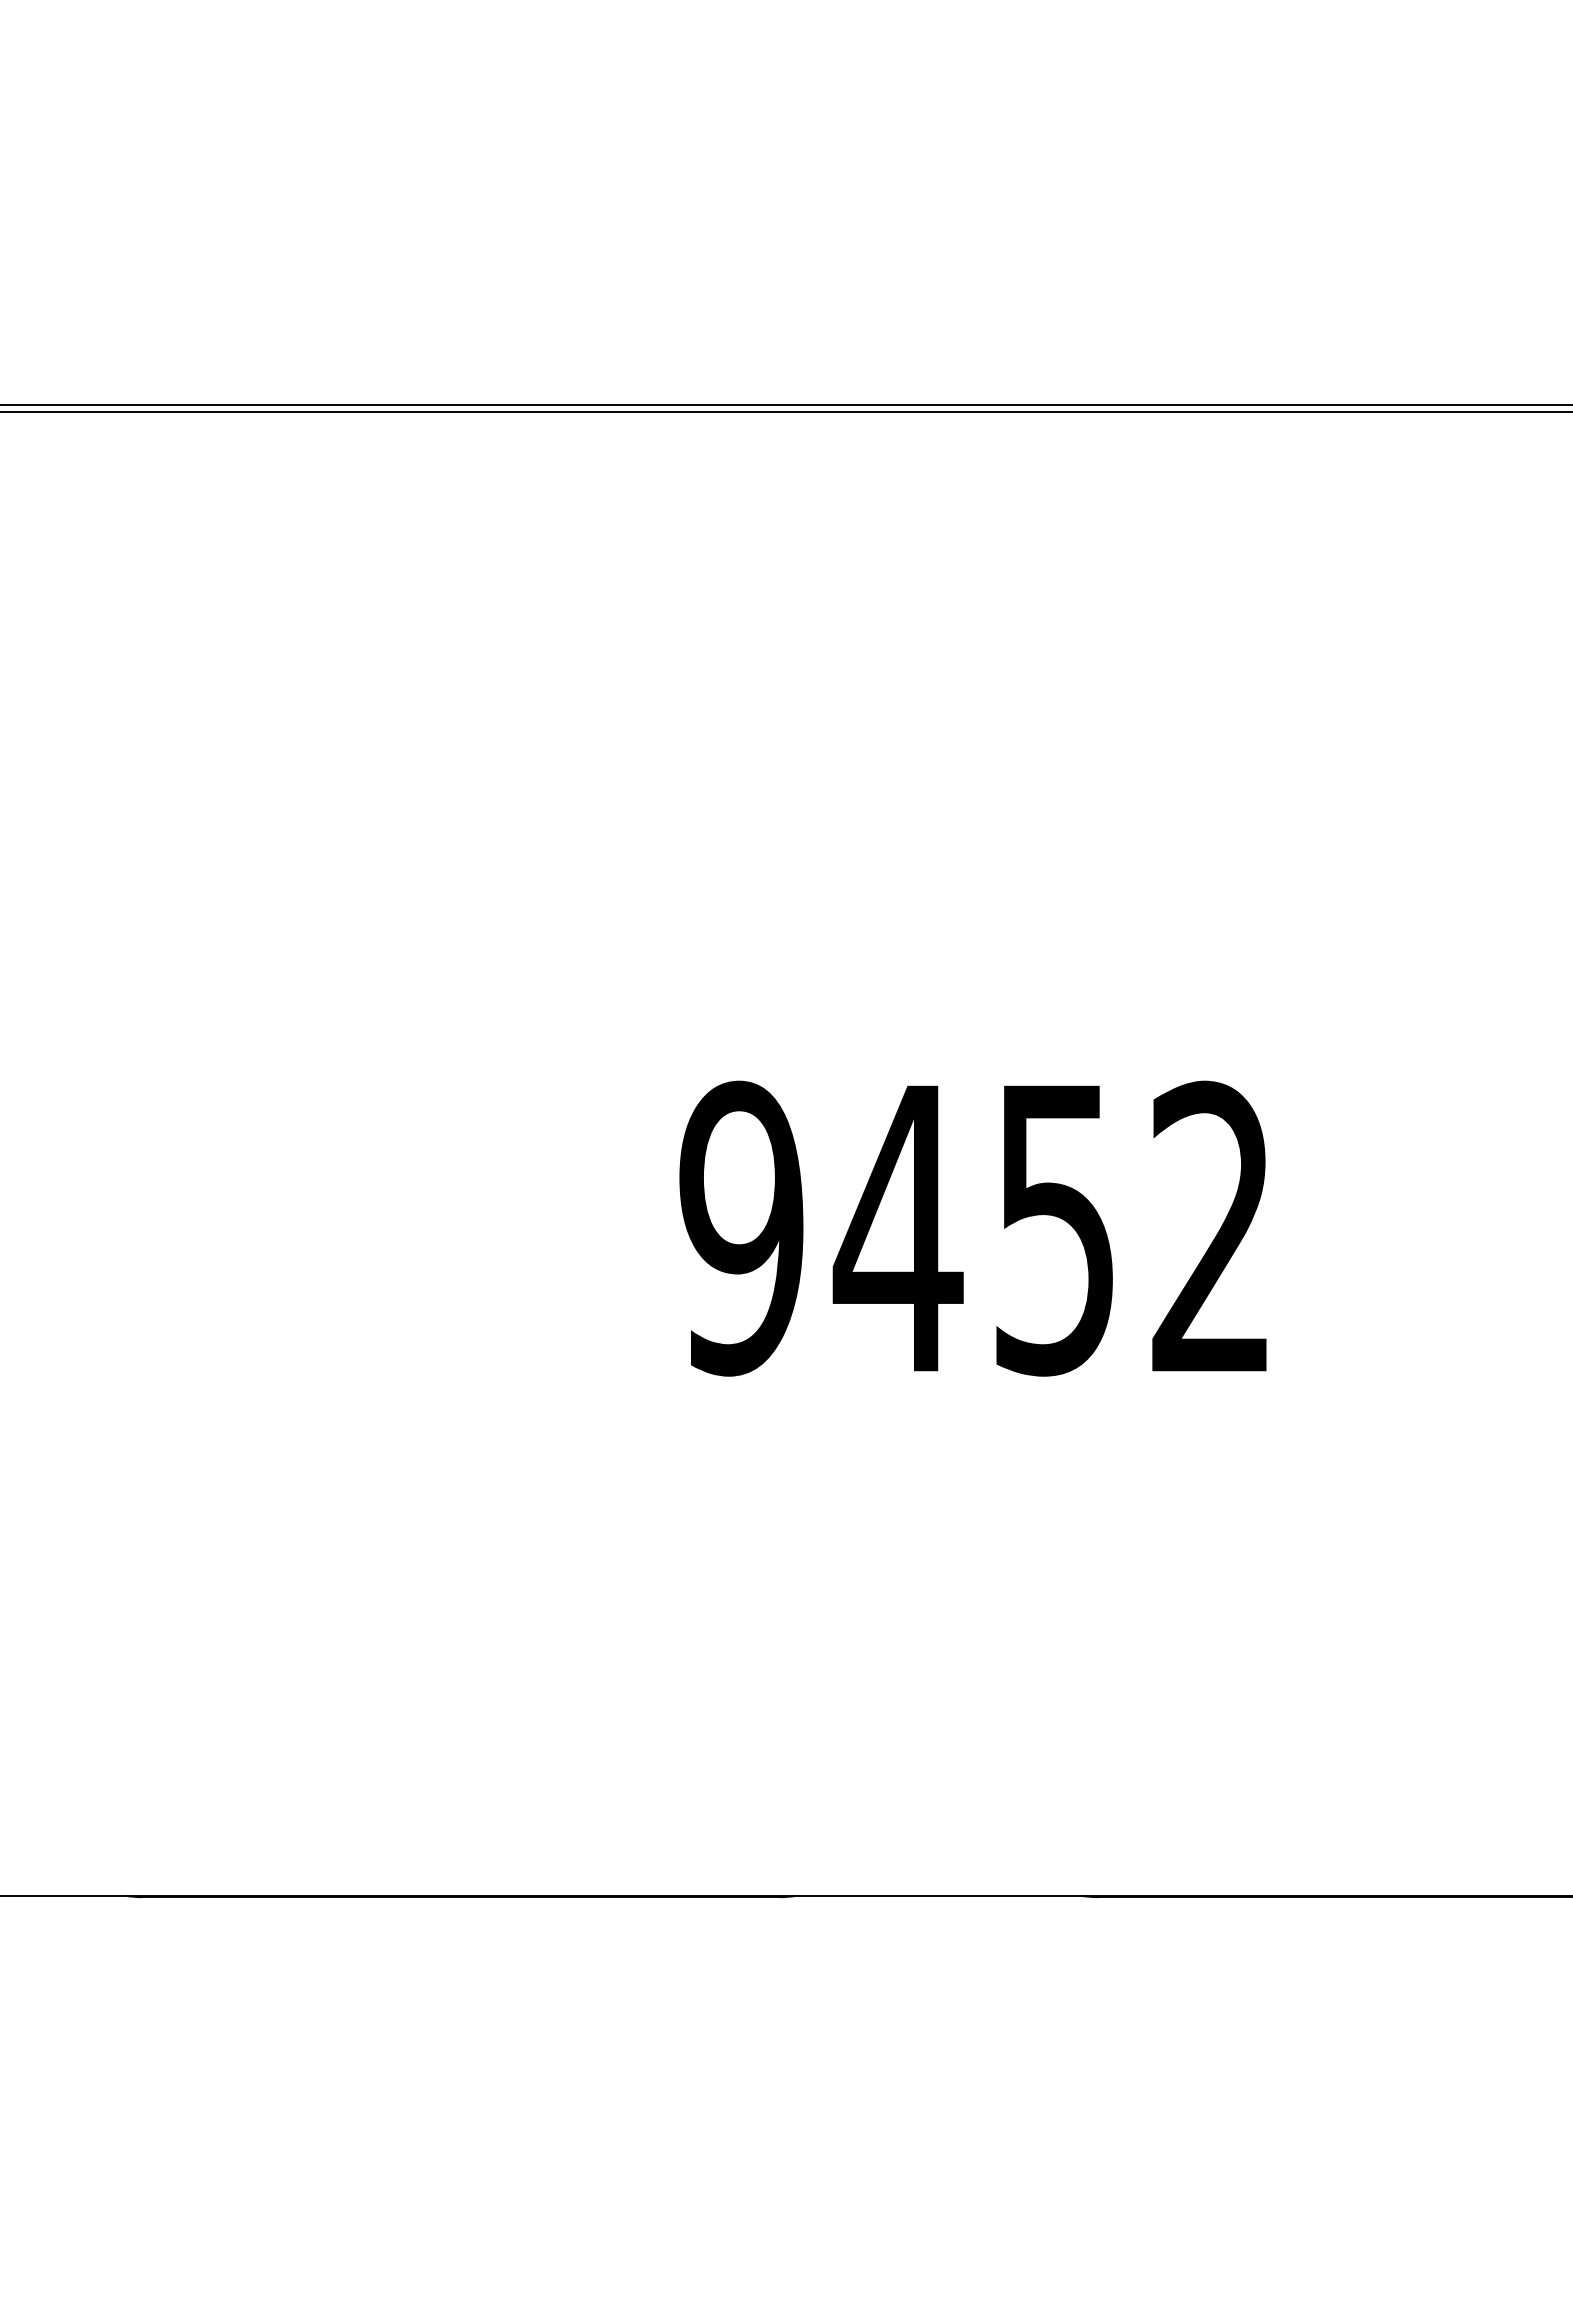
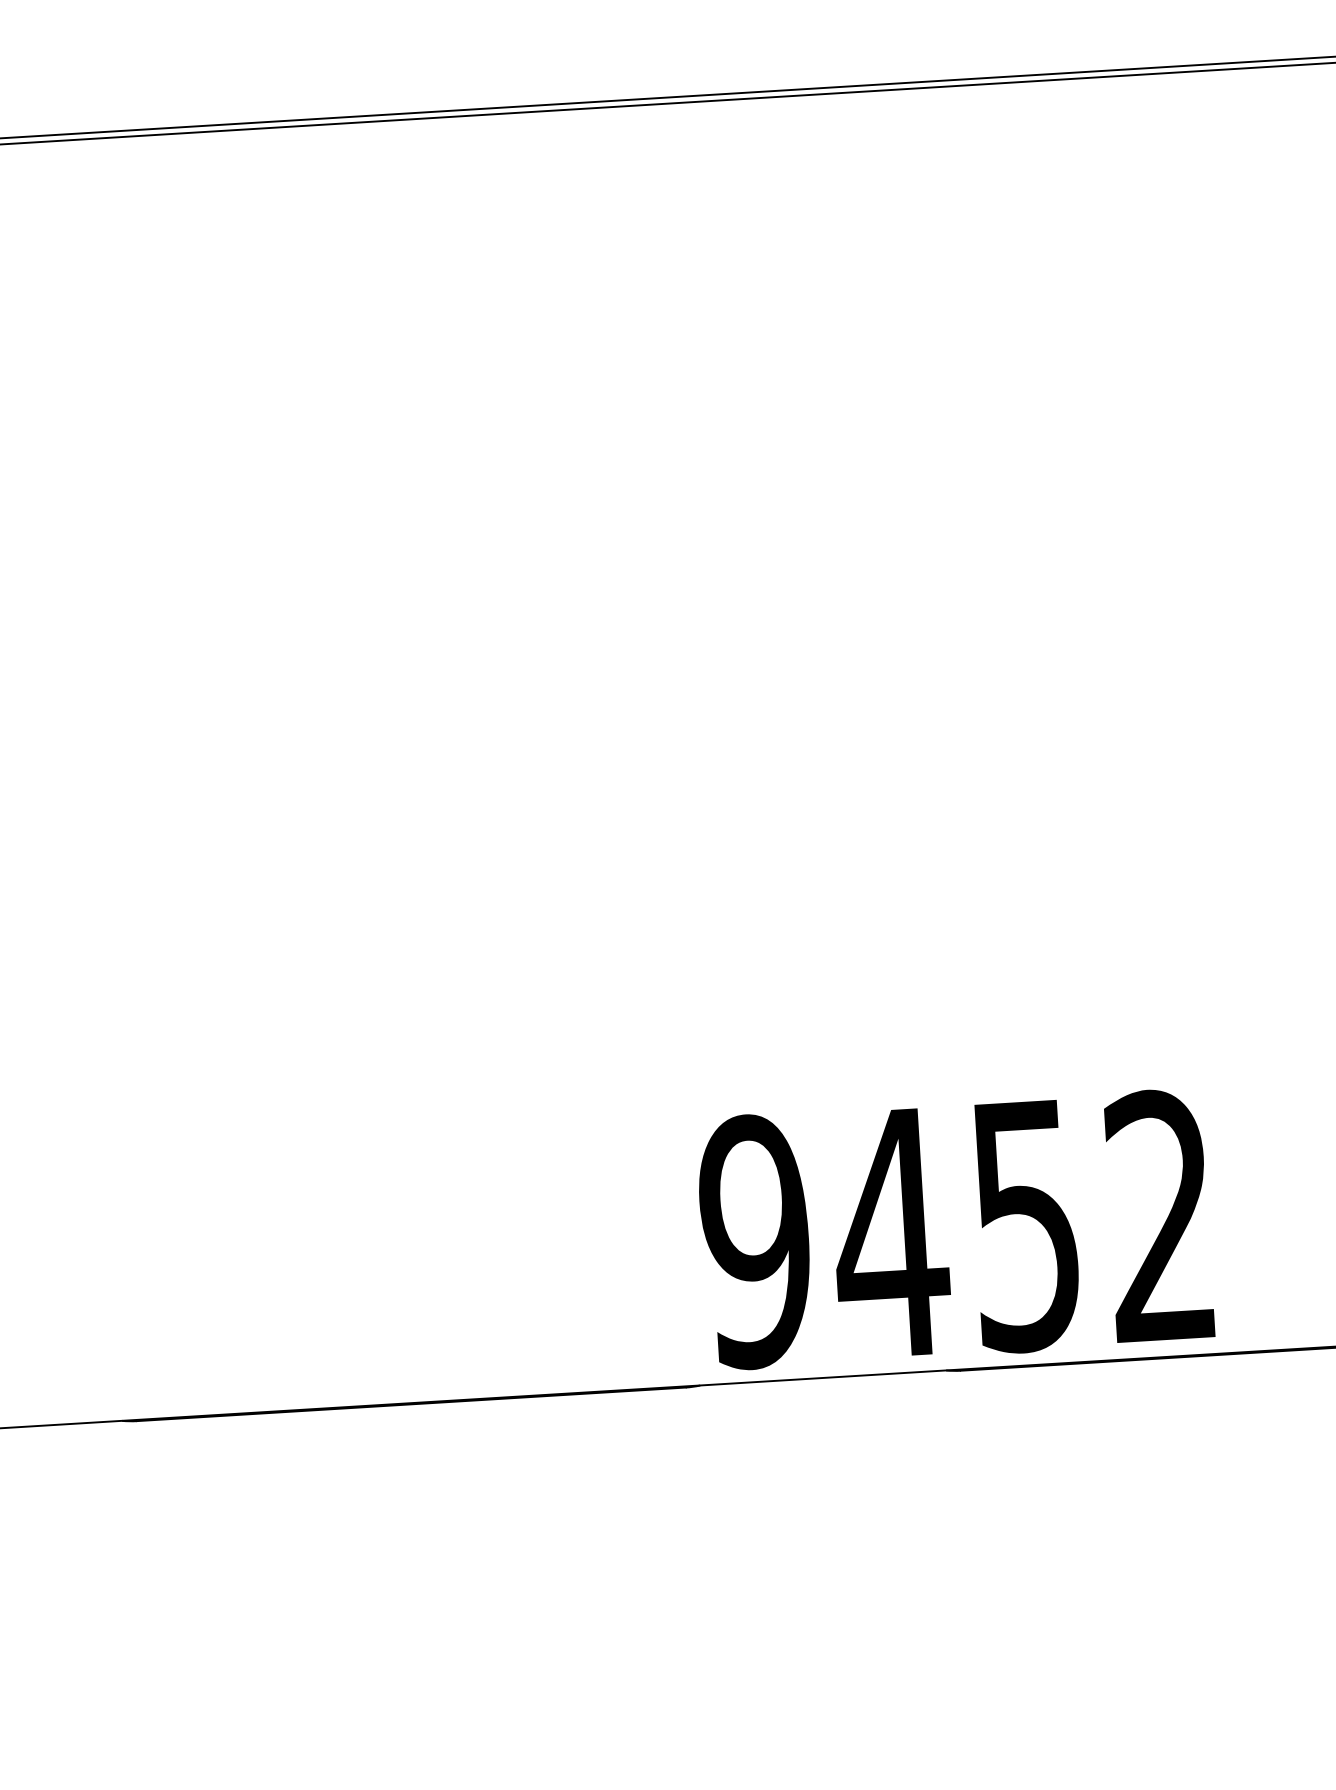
text: (972, 1228) -> (954, 1229), moved

